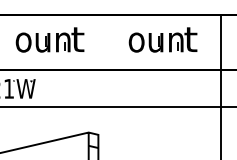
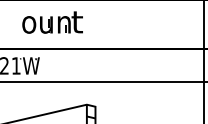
part: (162, 39) -> (152, 22), removed

